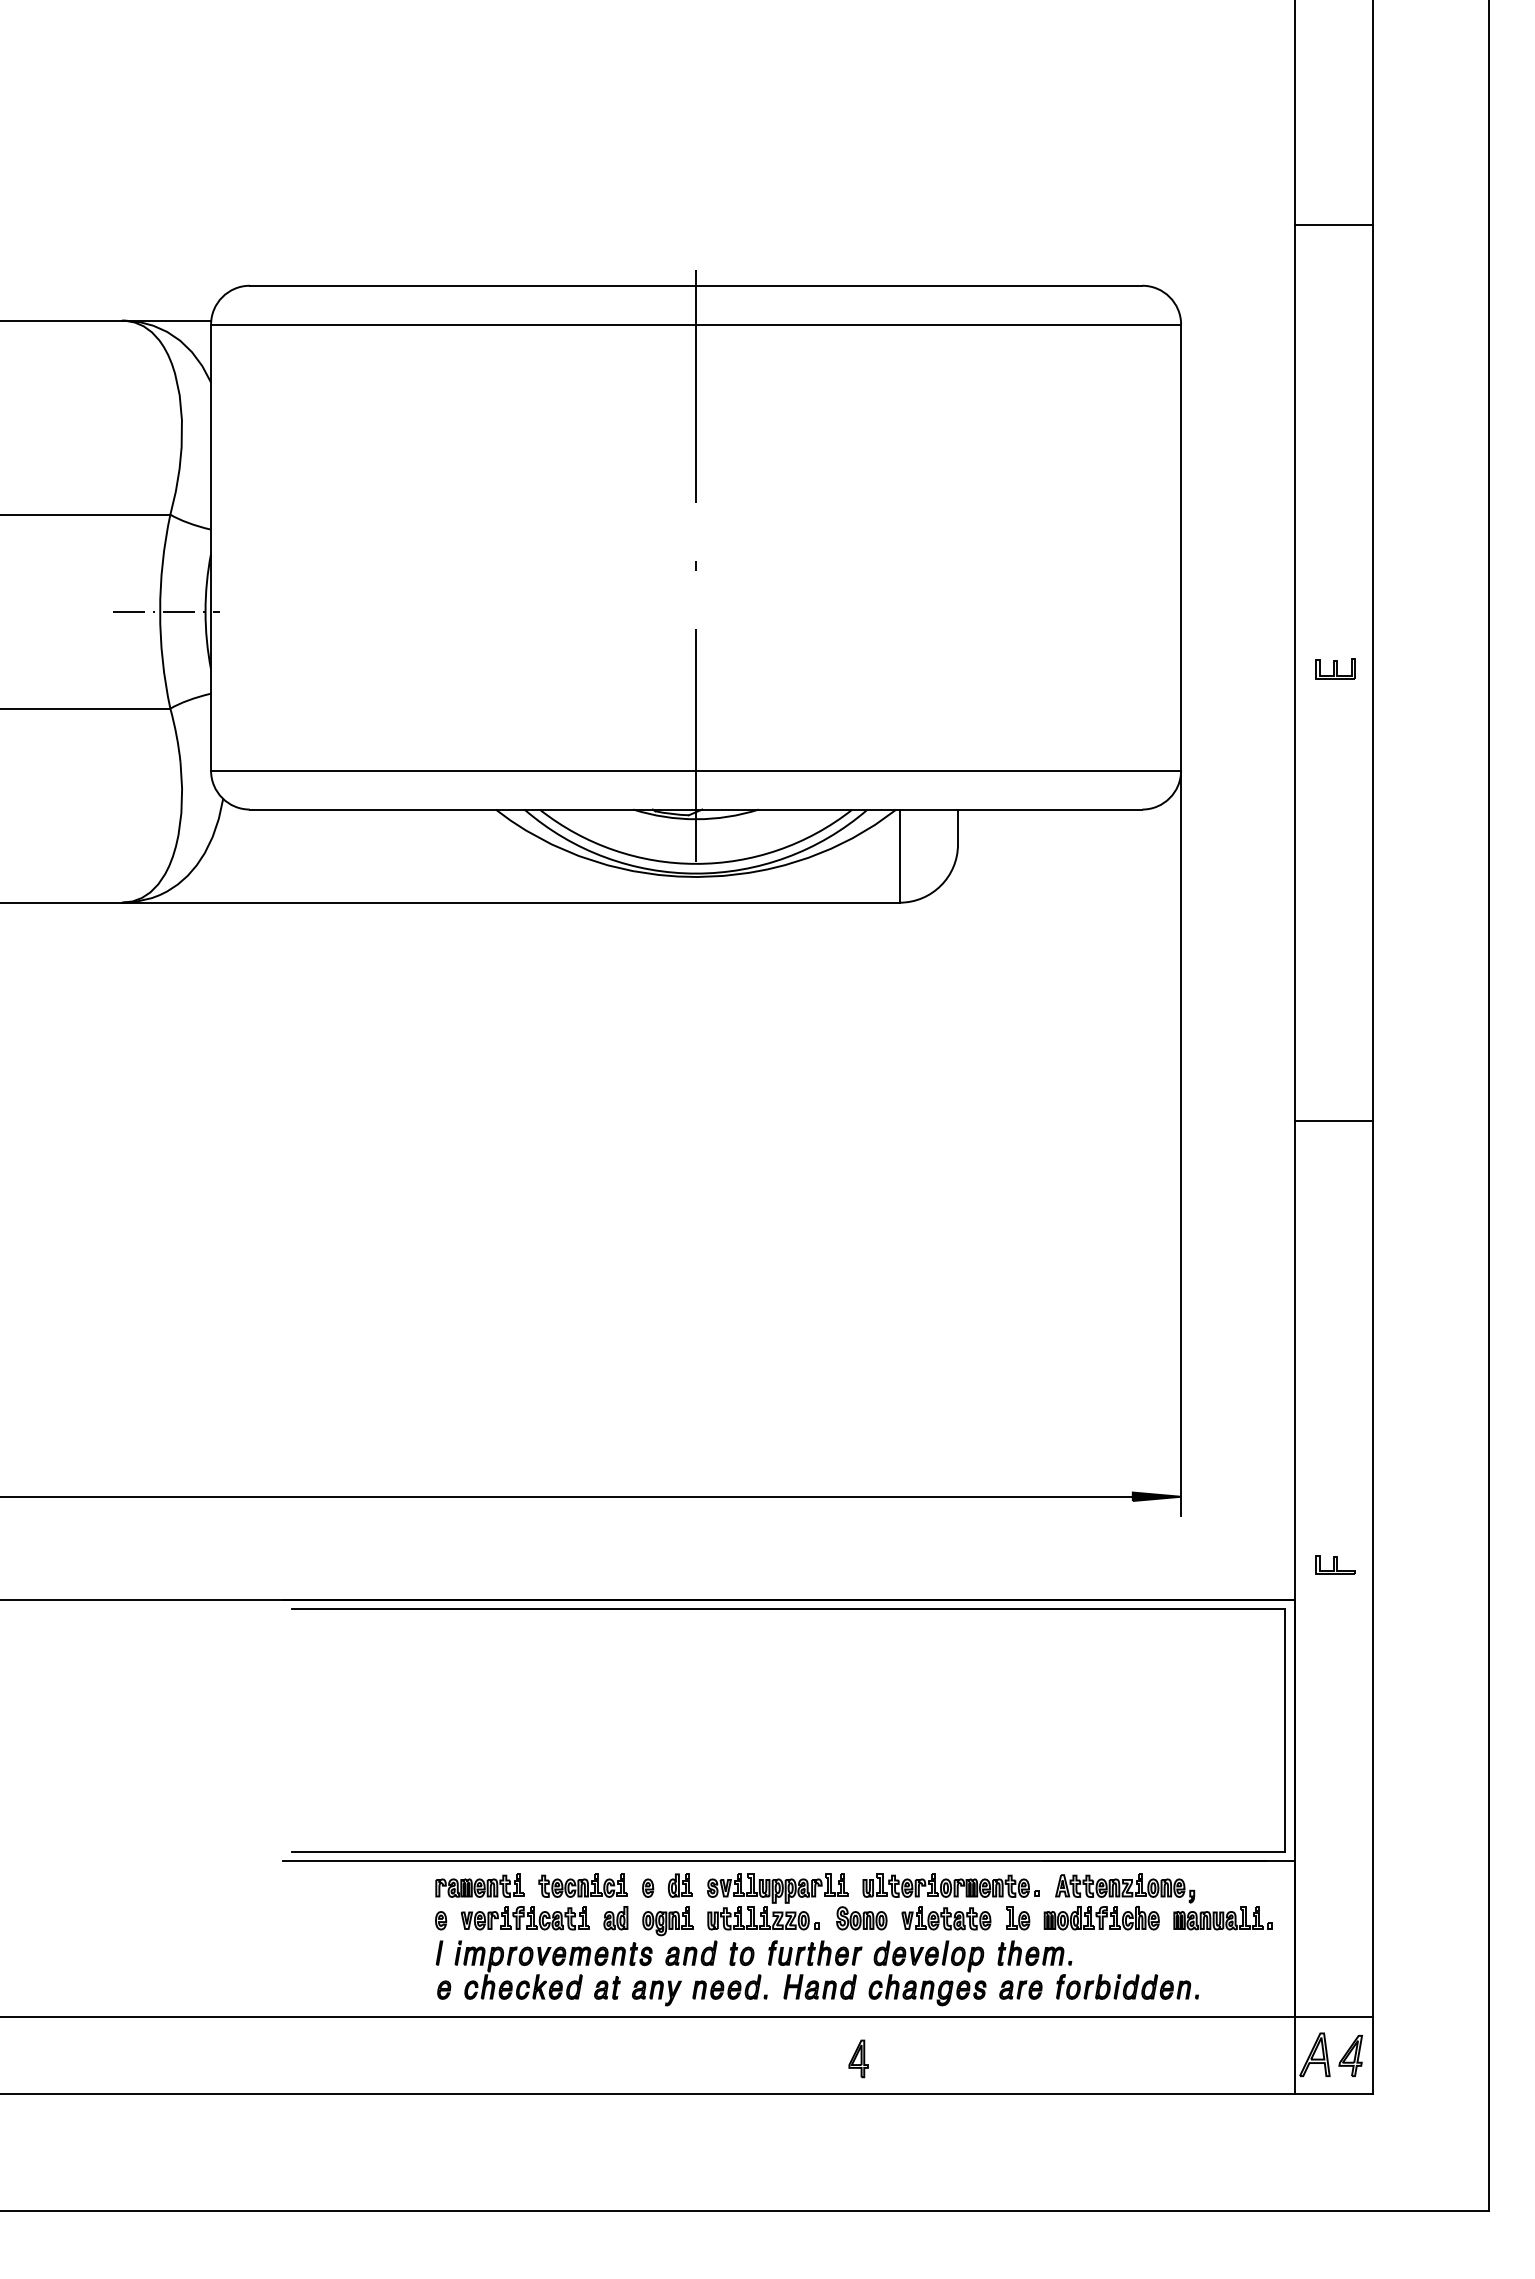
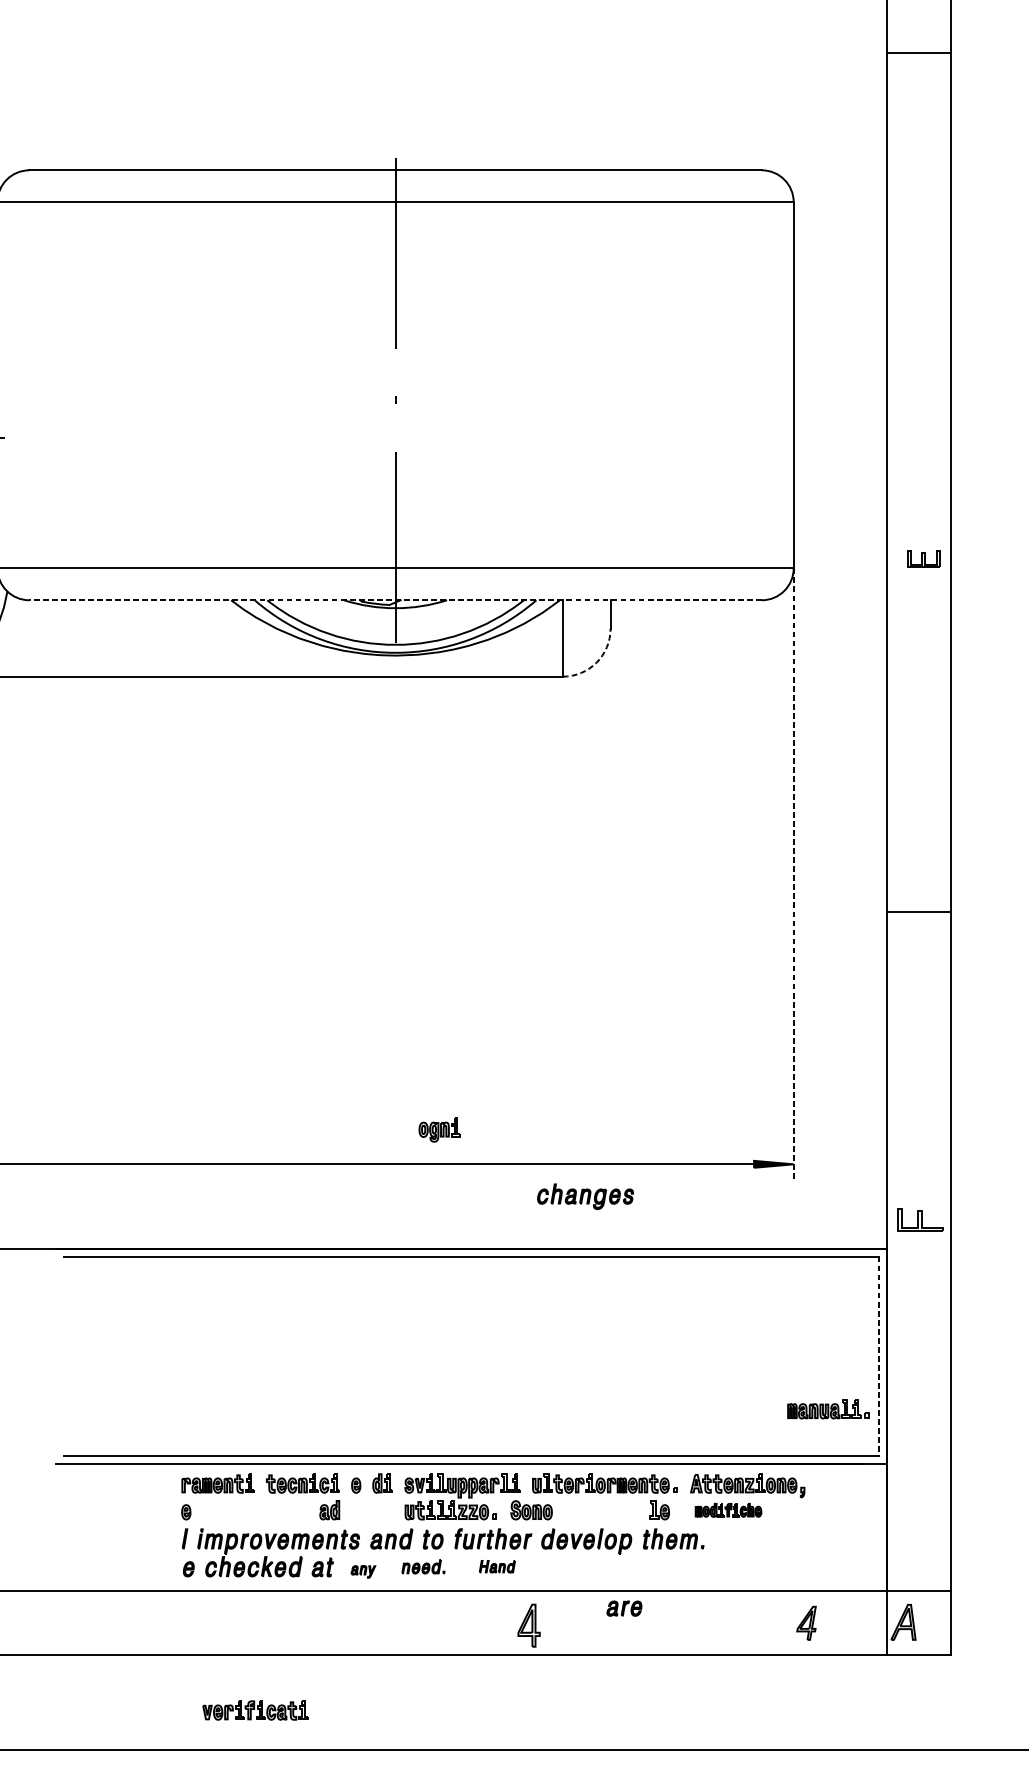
line: (1333, 225) -> (918, 52), moved
part: (1335, 668) -> (923, 558), moved
line: (695, 809) -> (395, 600), solid -> dashed
arc: (940, 885) -> (596, 662), solid -> dashed
line: (1333, 1120) -> (918, 912), moved
line: (1181, 1143) -> (794, 874), solid -> dashed
part: (1335, 1564) -> (920, 1219), size x1.4
line: (1285, 1730) -> (879, 1356), solid -> dashed
part: (524, 1918) -> (254, 1710), moved
part: (946, 1918) -> (601, 1510), removed
part: (1101, 1918) -> (728, 1510), size x0.7
part: (1222, 1918) -> (827, 1409), moved
part: (667, 1921) -> (439, 1130), moved
part: (729, 1986) -> (423, 1566), size x0.7
part: (819, 1986) -> (496, 1566), size x0.6
part: (1127, 1986) -> (749, 1566), removed
part: (1020, 1989) -> (624, 1608), moved
part: (927, 1990) -> (585, 1196), moved
part: (656, 1993) -> (363, 1572), size x0.6
part: (1350, 2055) -> (806, 1622), moved
part: (858, 2058) -> (528, 1625), size x1.4

